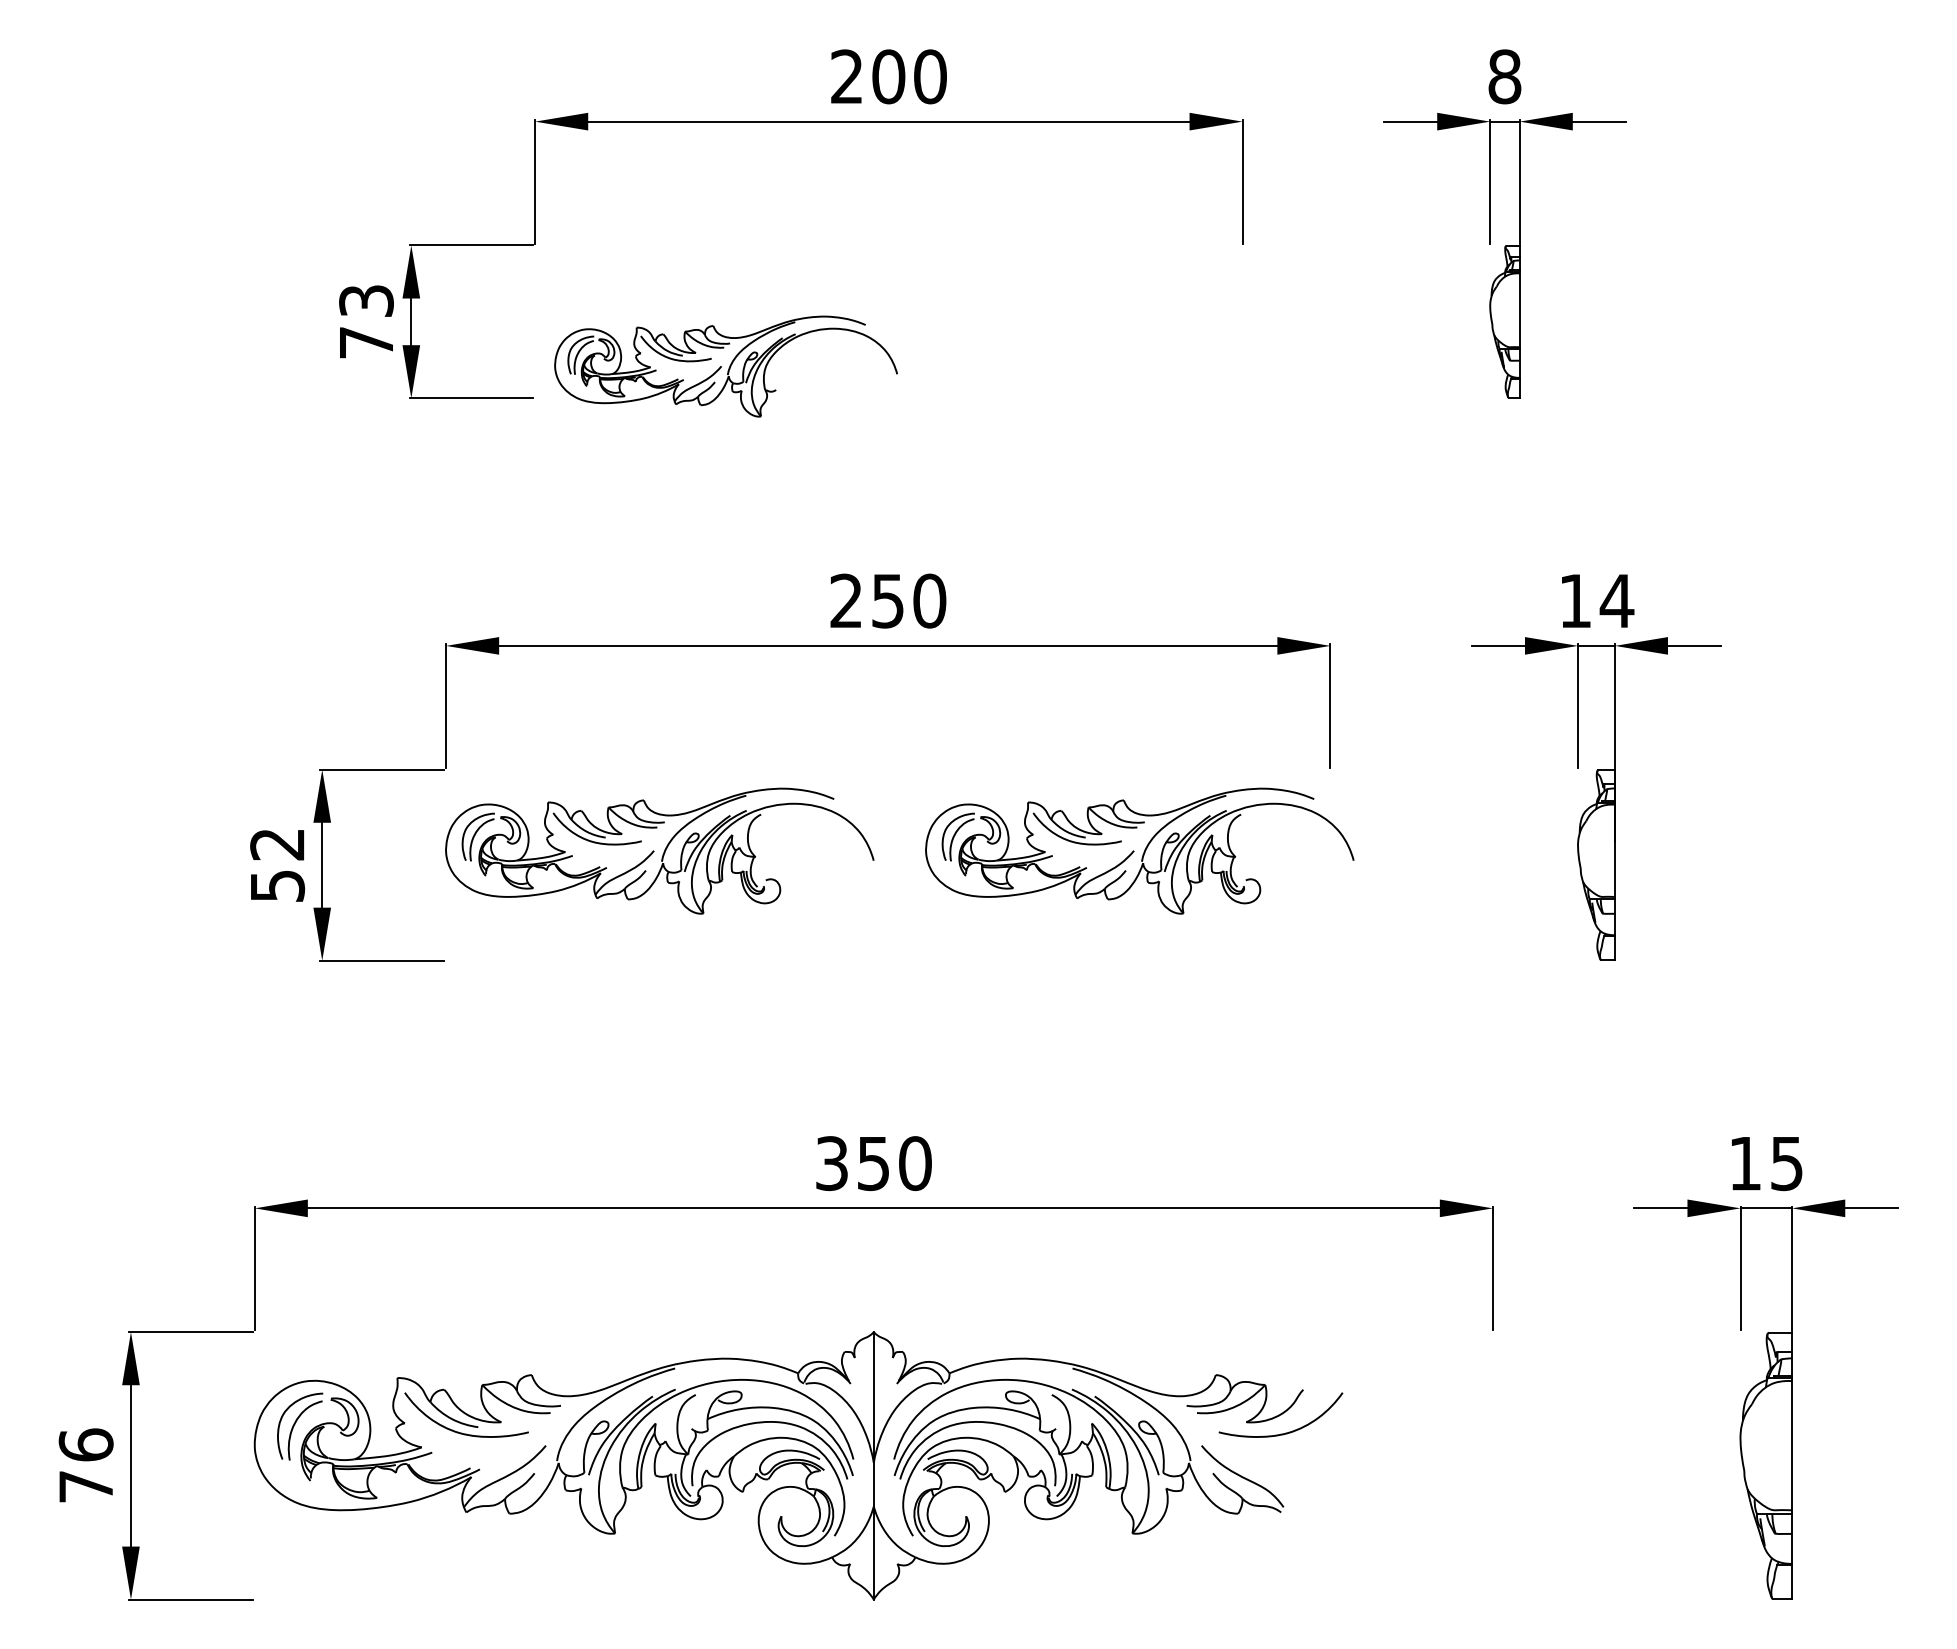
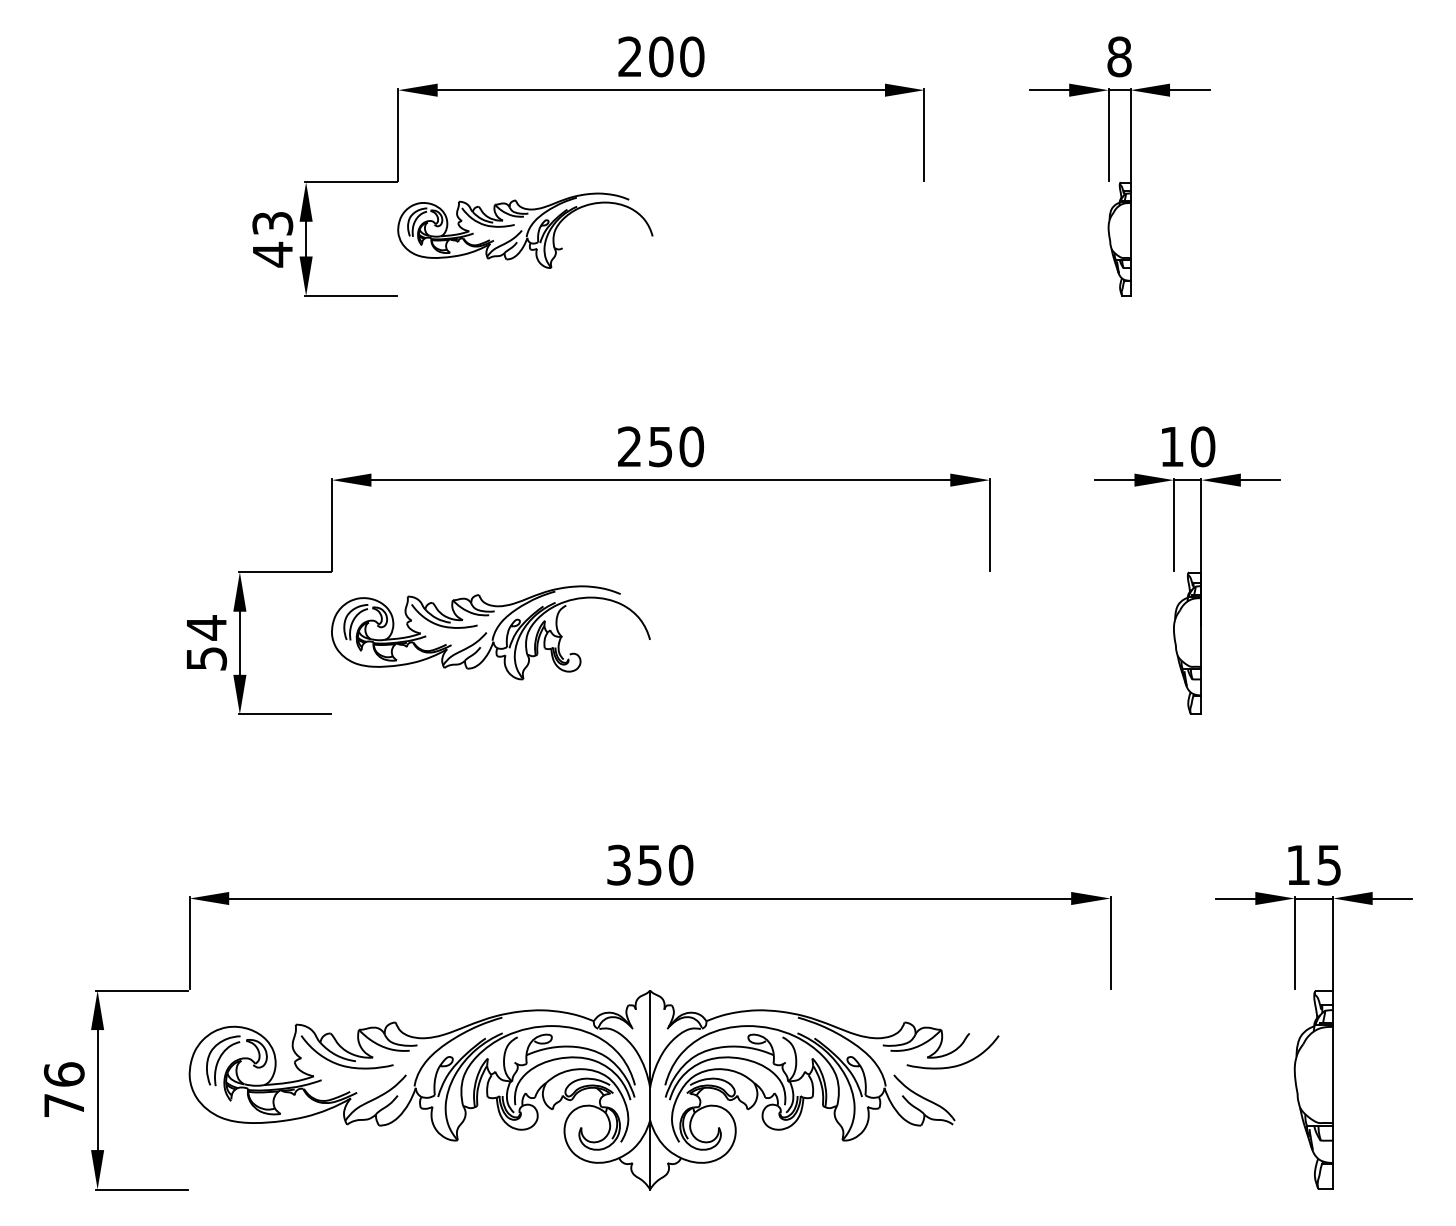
text: (366, 342) -> (272, 254), 73 -> 43
part: (725, 366) -> (524, 230), moved
text: (1616, 600) -> (1202, 446), 14 -> 10
text: (277, 844) -> (206, 627), 52 -> 54
part: (1139, 850) -> (847, 632), removed

